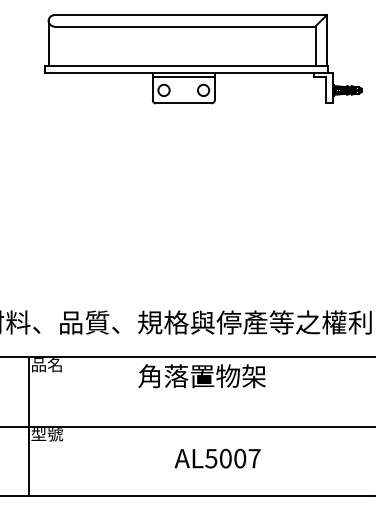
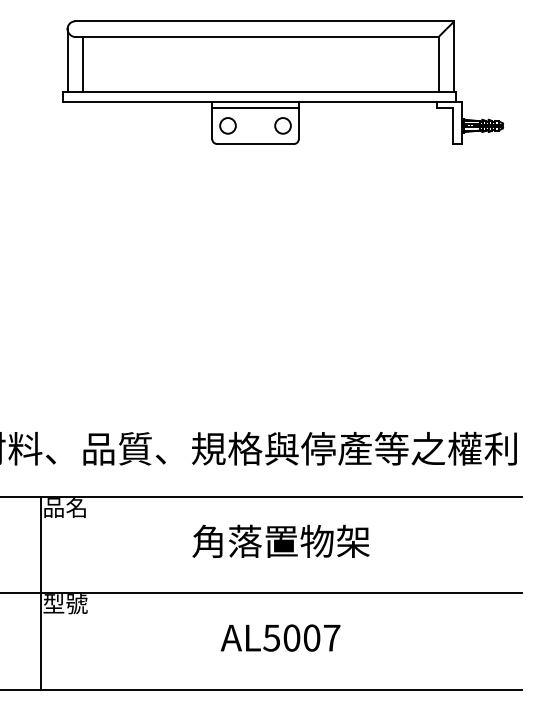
line: (60, 46) -> (83, 64), added
text: (201, 375) -> (280, 540), moved
text: (217, 458) -> (280, 637), moved

